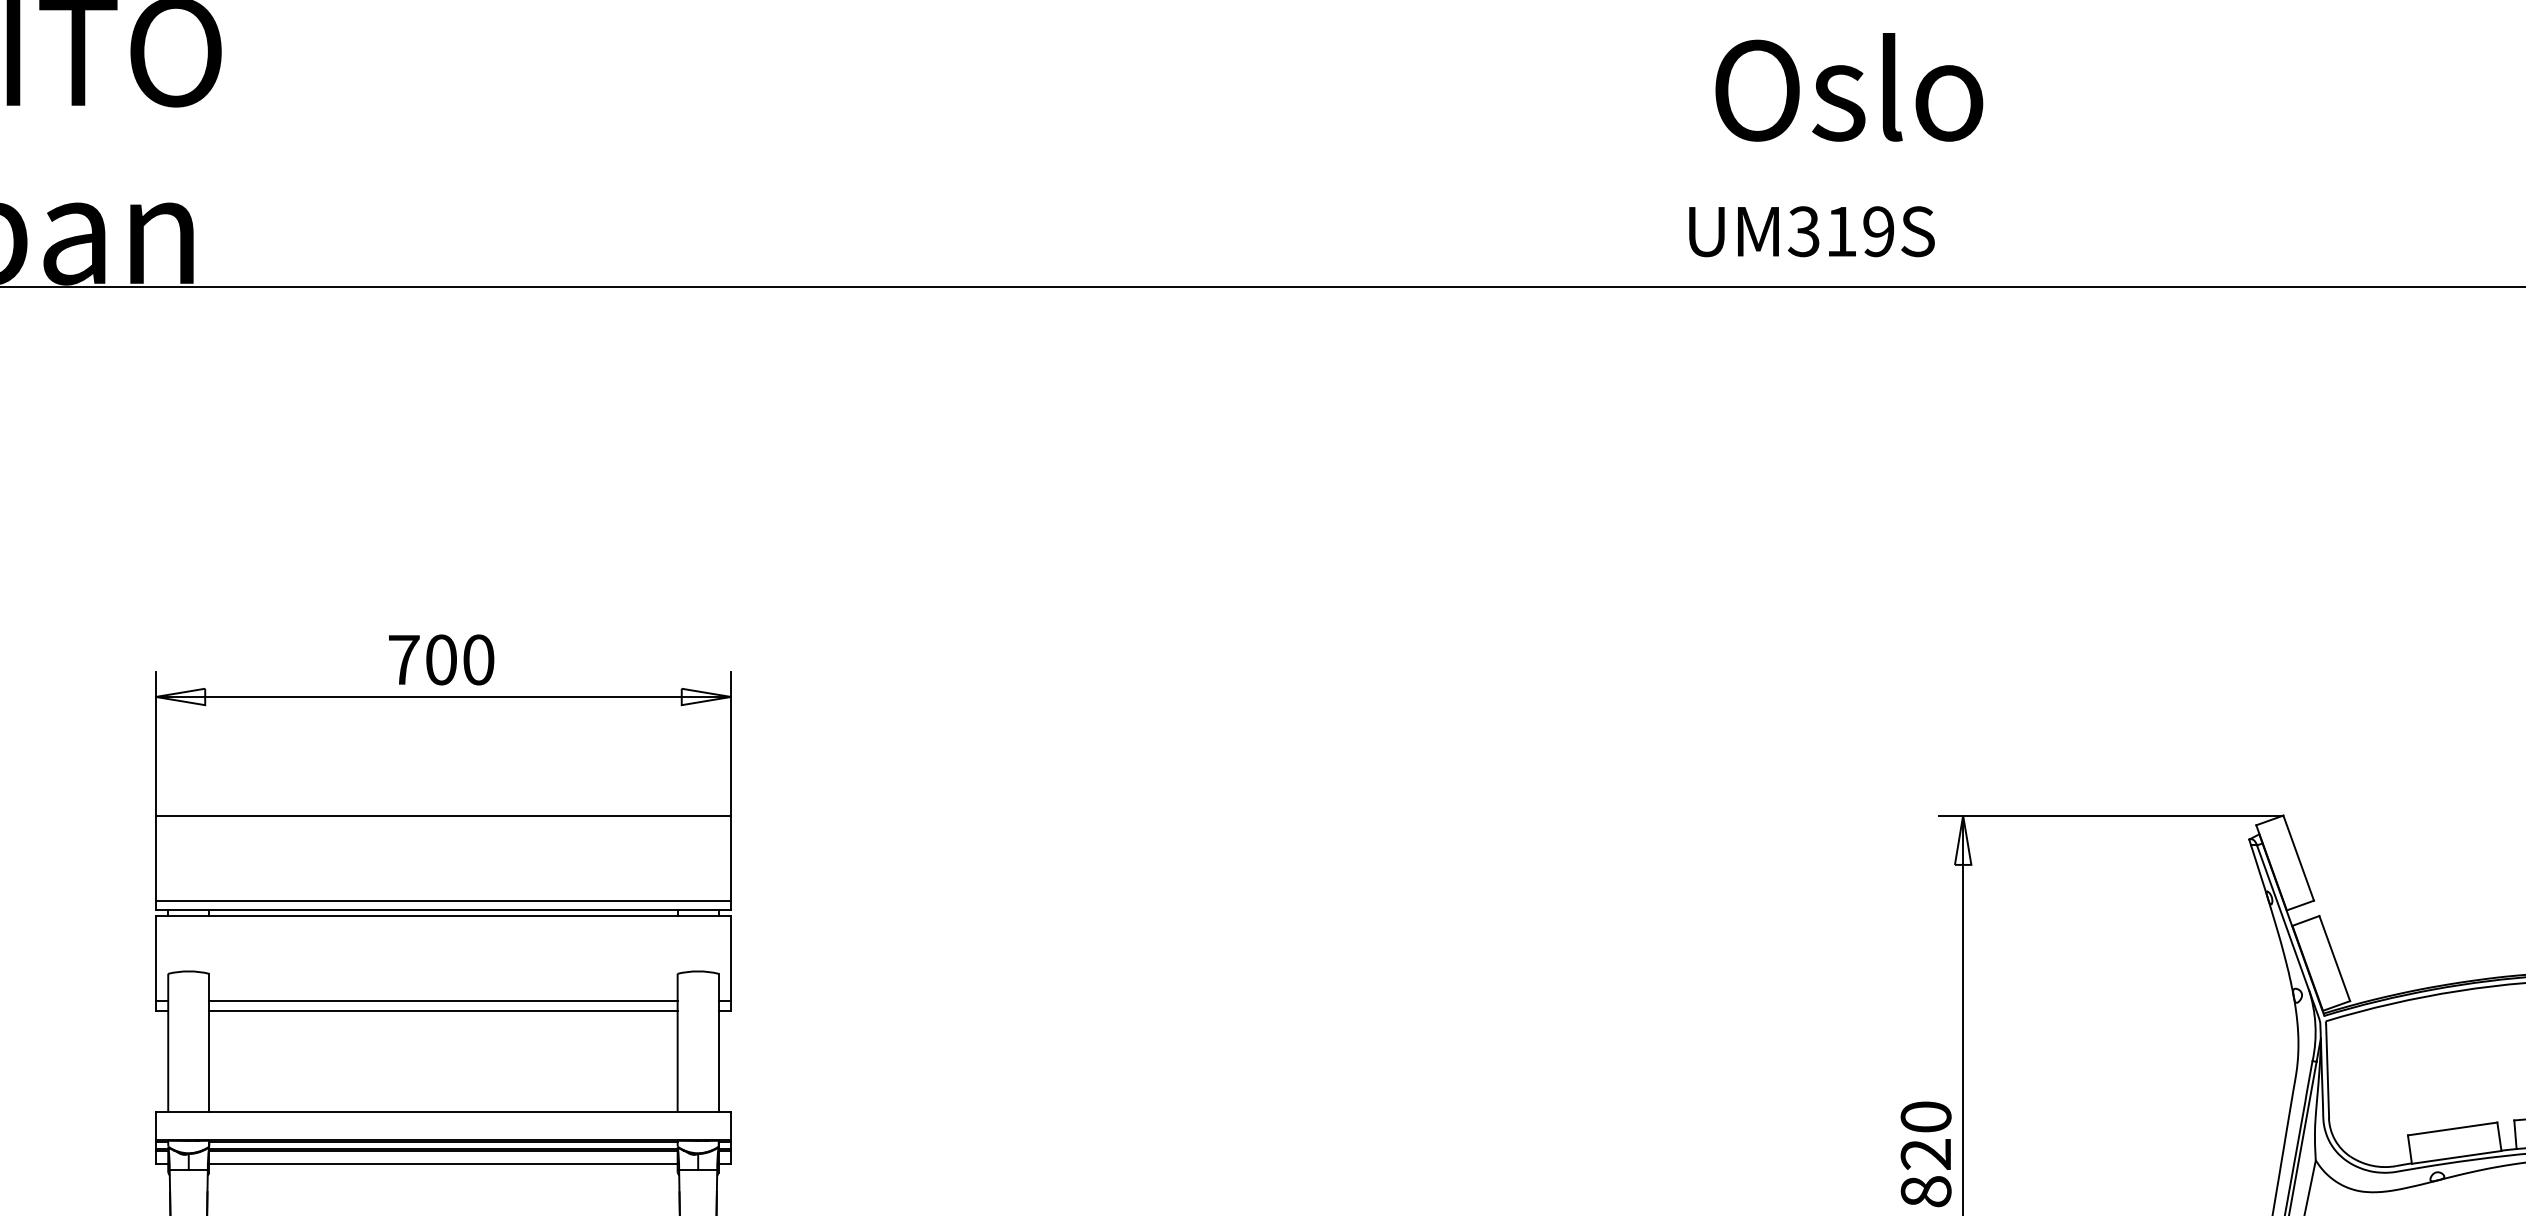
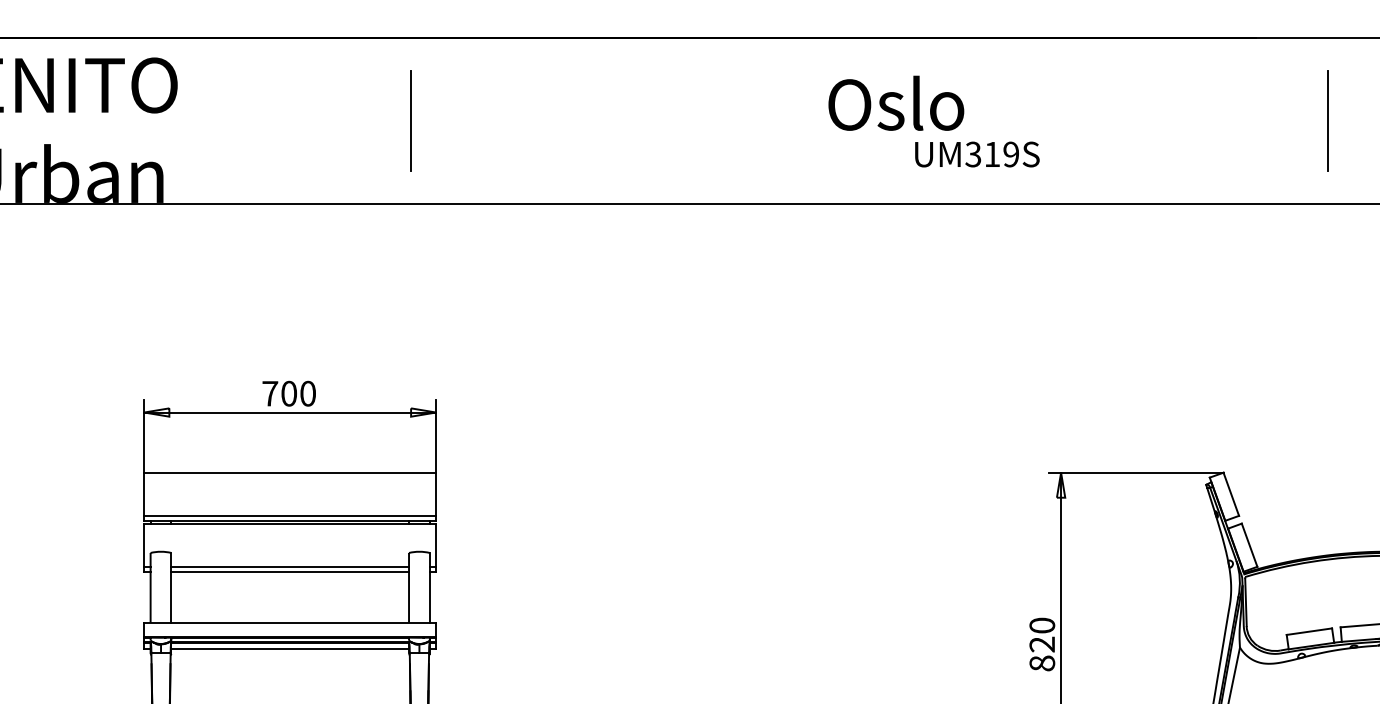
text: (1849, 85) -> (896, 102), moved
line: (680, 123) -> (410, 121), added
line: (2488, 123) -> (1327, 121), added
text: (1812, 231) -> (977, 154), moved

